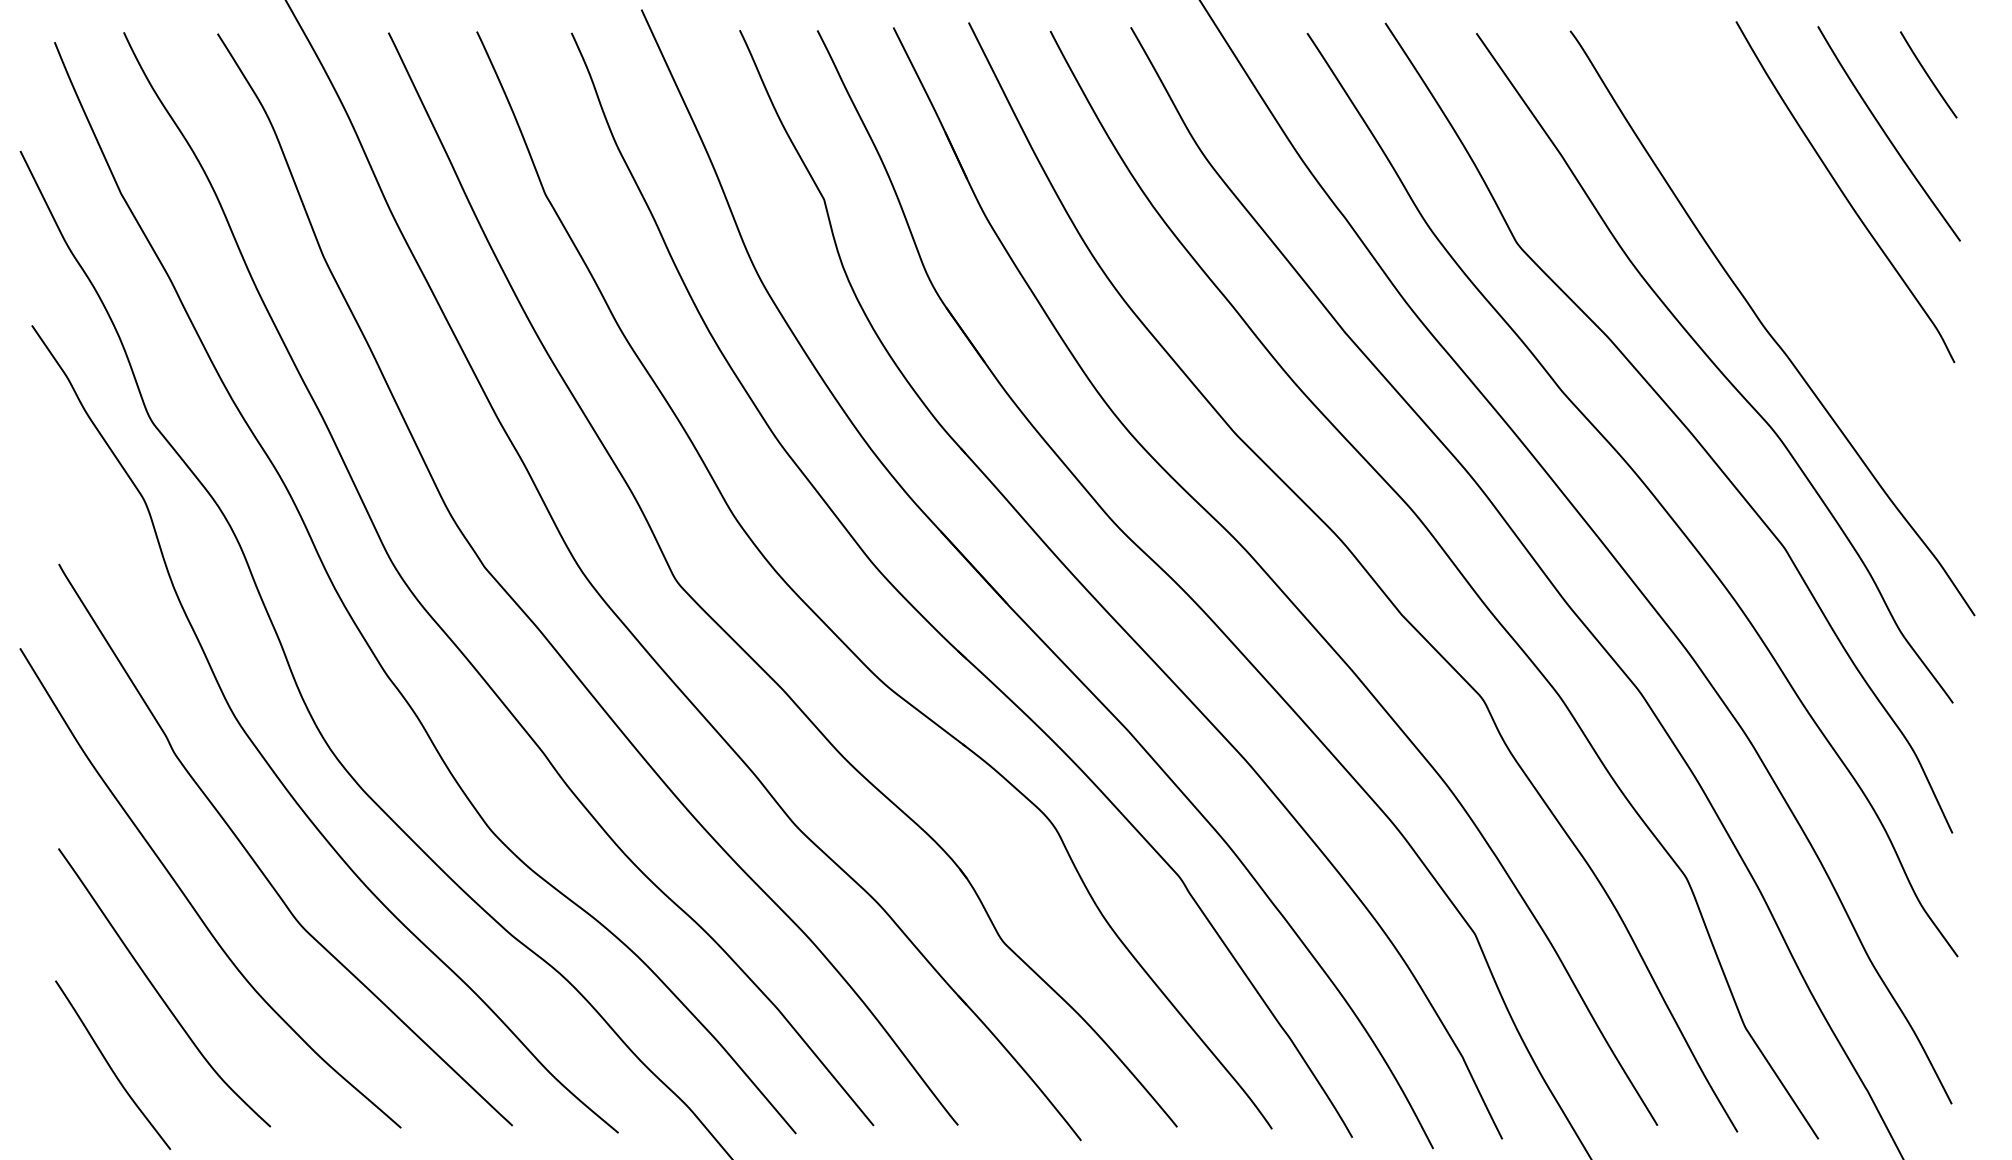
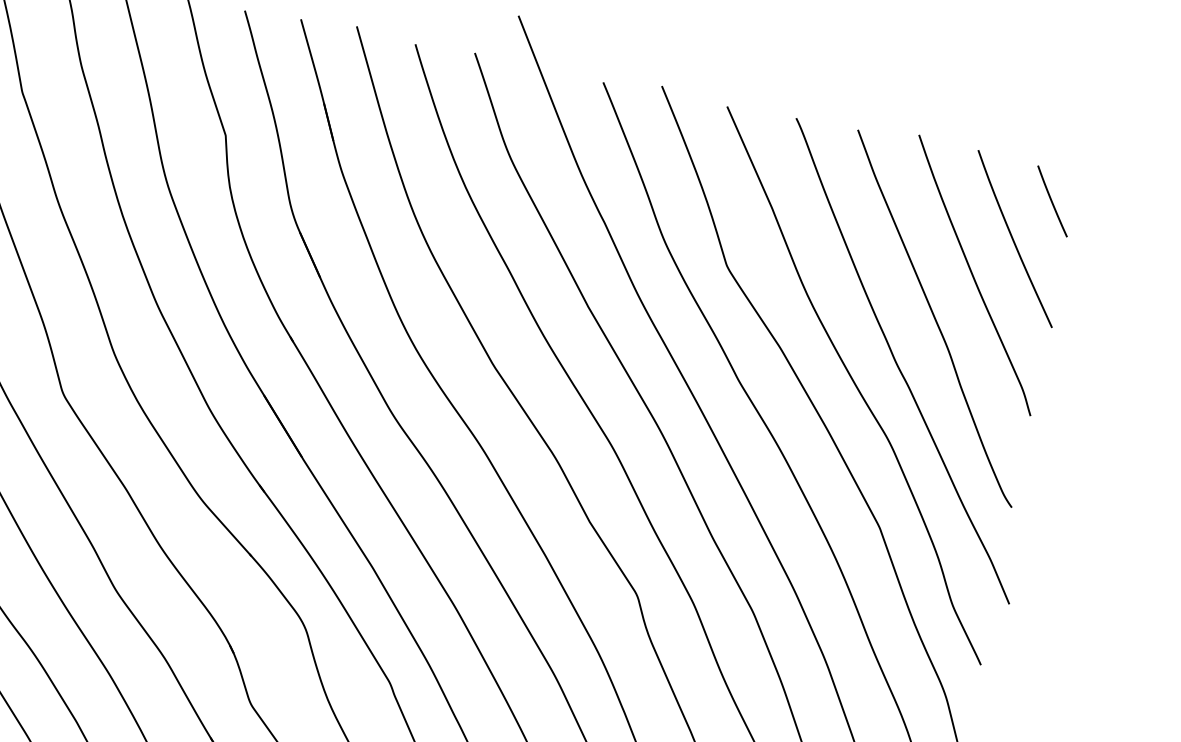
curve: (1803, 259) -> (934, 318), added

